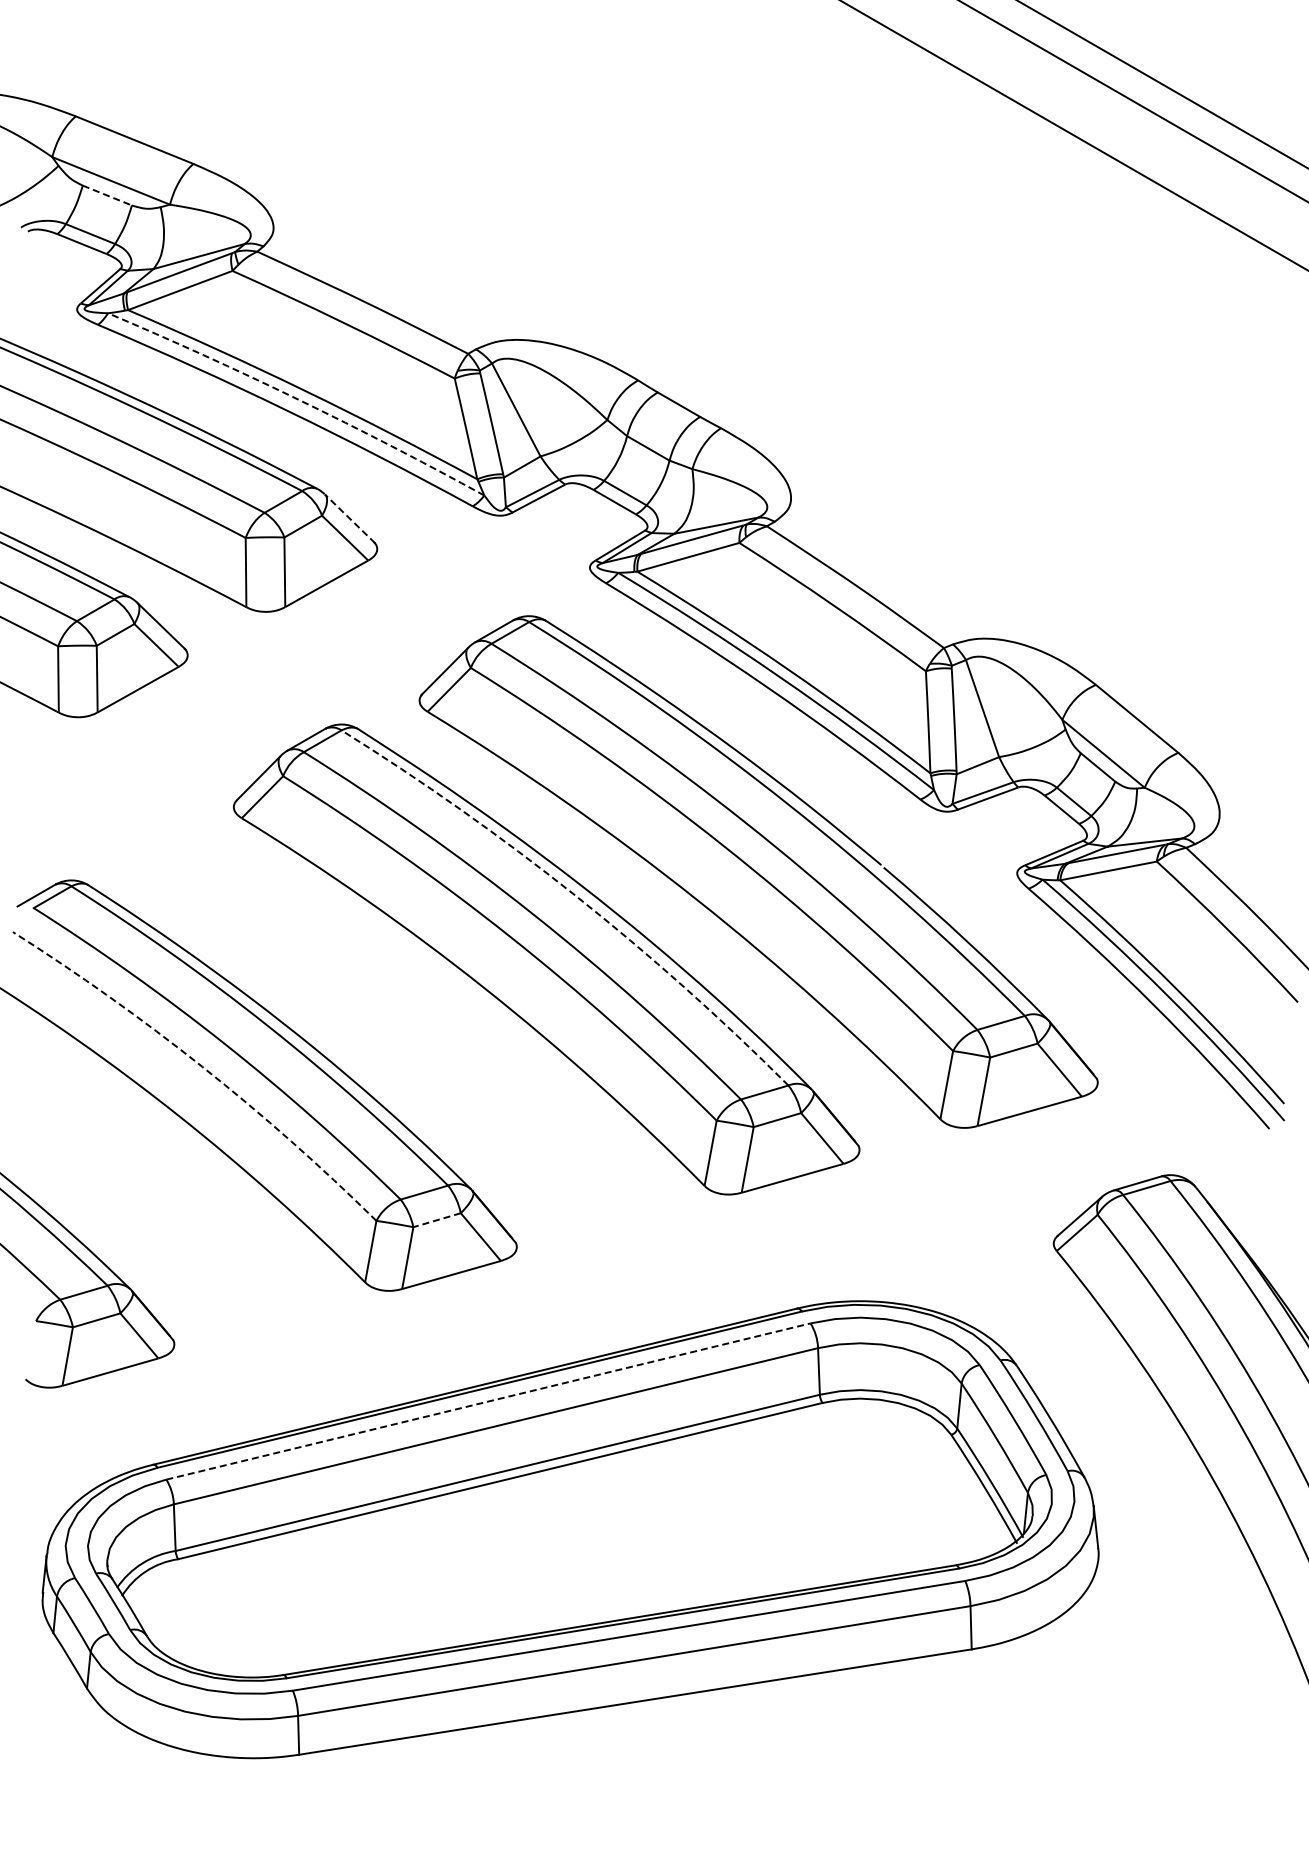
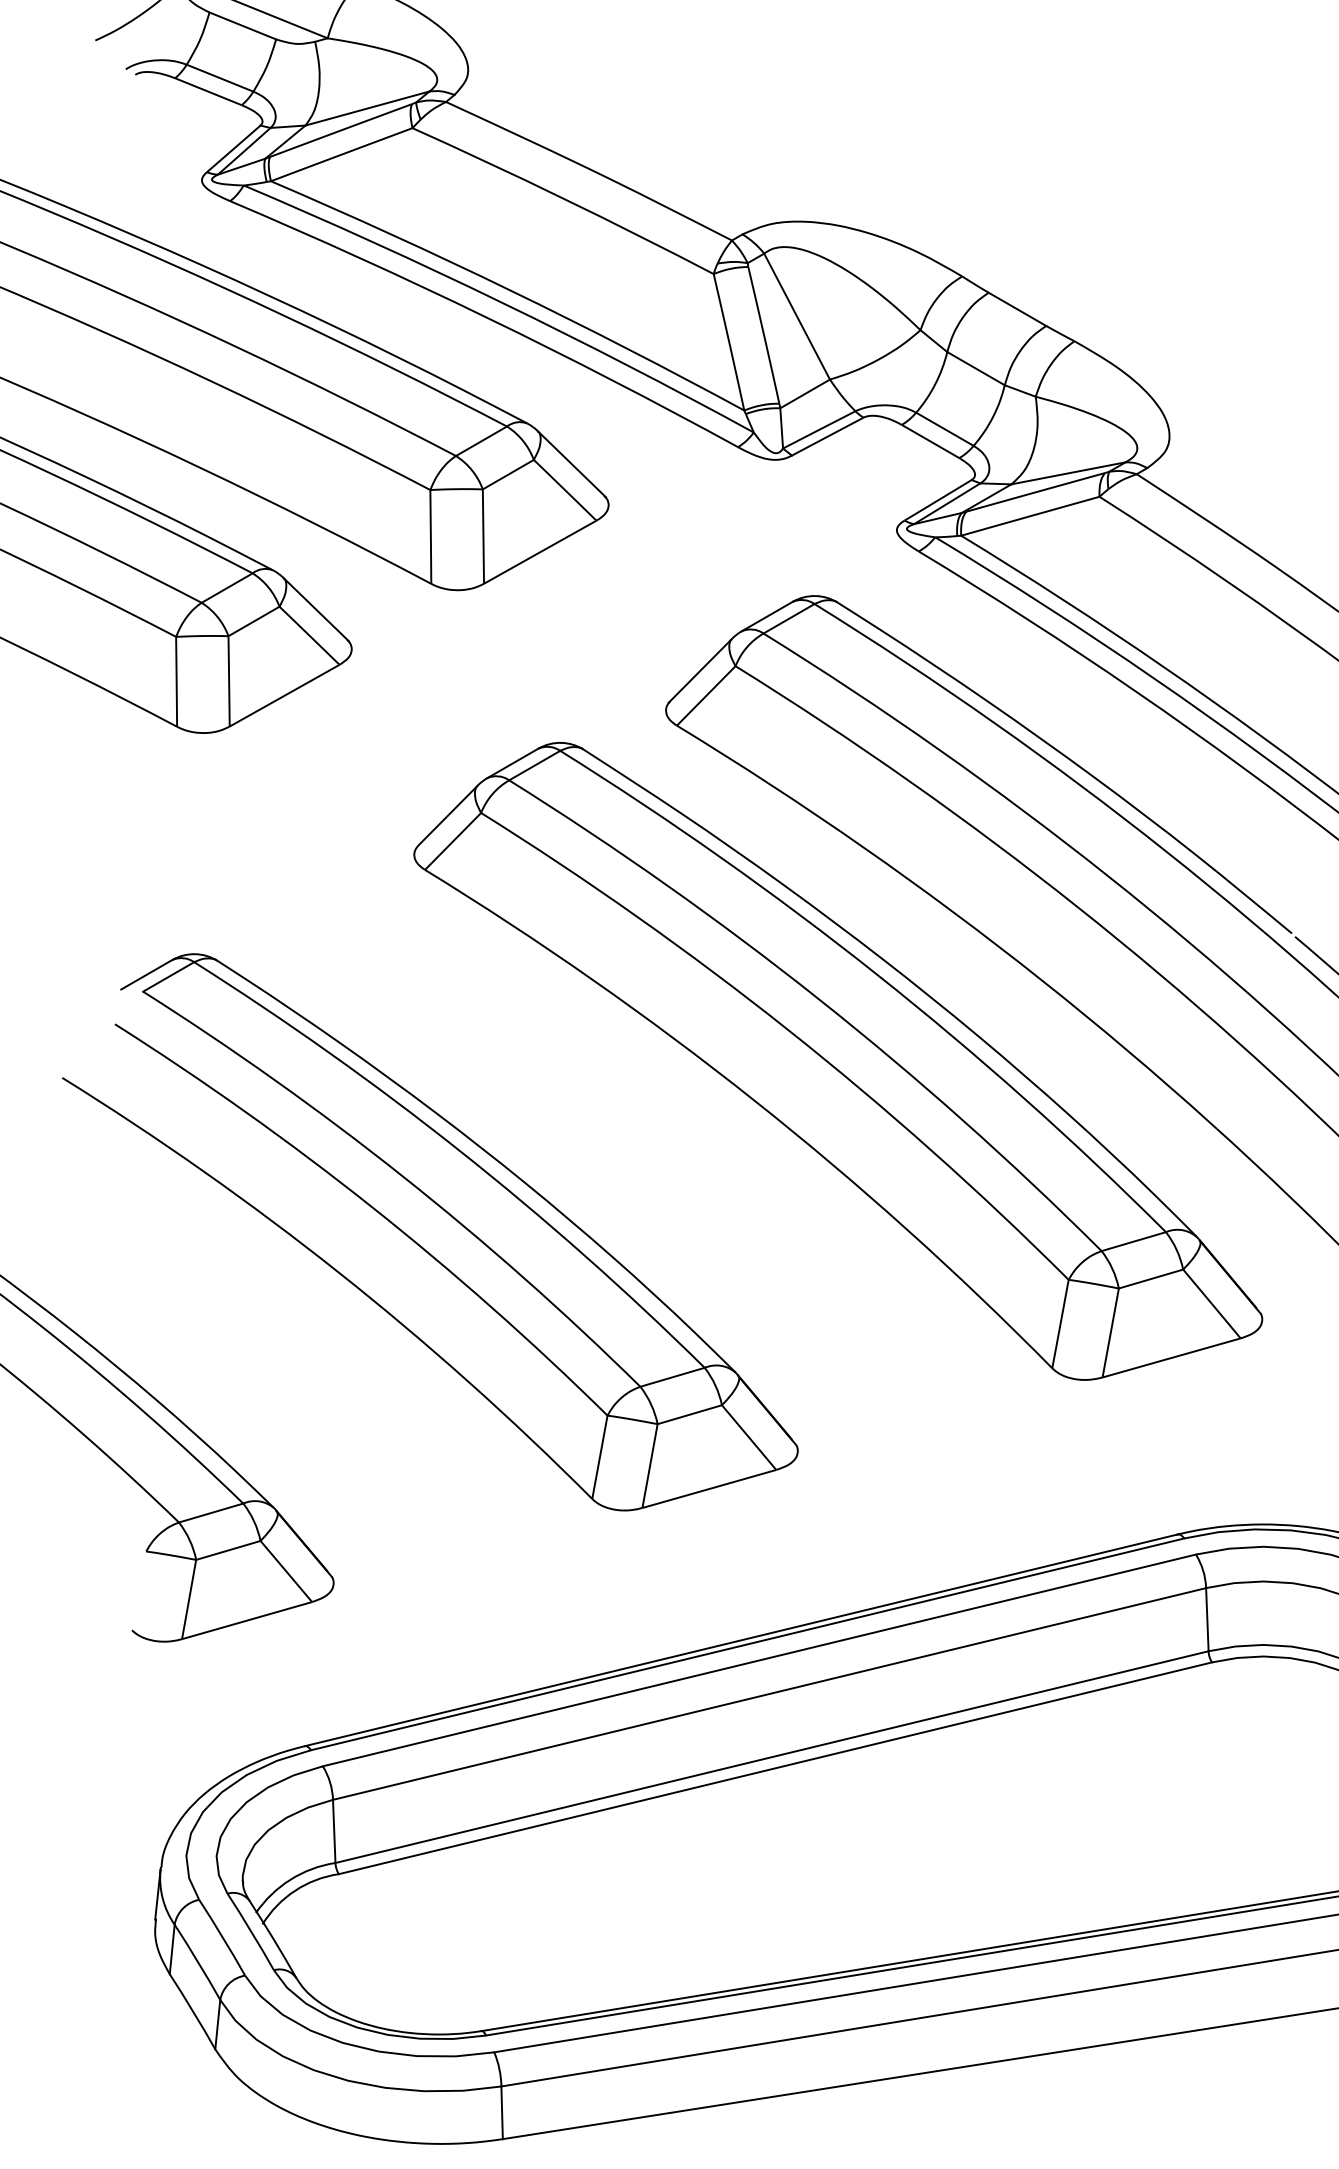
line: (107, 195) -> (243, 25), dashed -> solid
arc: (298, 399) -> (501, 302), dashed -> solid
line: (349, 518) -> (571, 463), dashed -> solid
arc: (575, 895) -> (877, 974), dashed -> solid
arc: (202, 1066) -> (371, 1206), dashed -> solid
line: (437, 1220) -> (690, 1415), dashed -> solid
line: (488, 1401) -> (759, 1660), dashed -> solid

